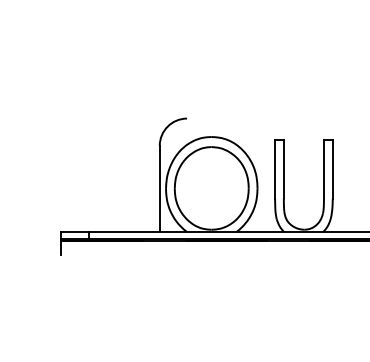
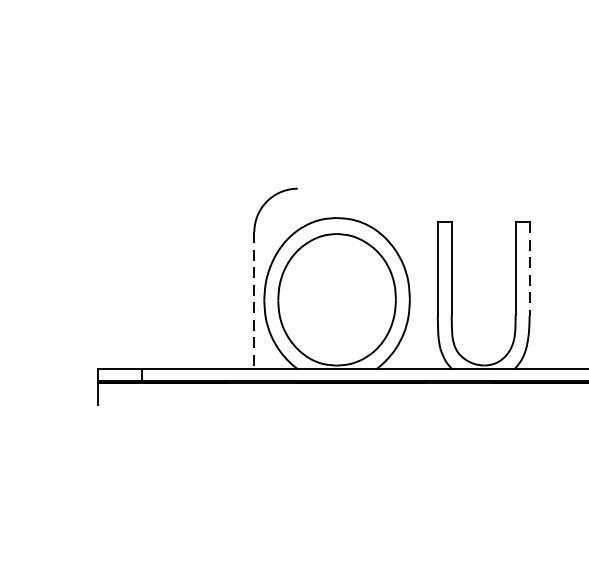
line: (332, 169) -> (529, 269), solid -> dashed
line: (159, 188) -> (253, 299), solid -> dashed

